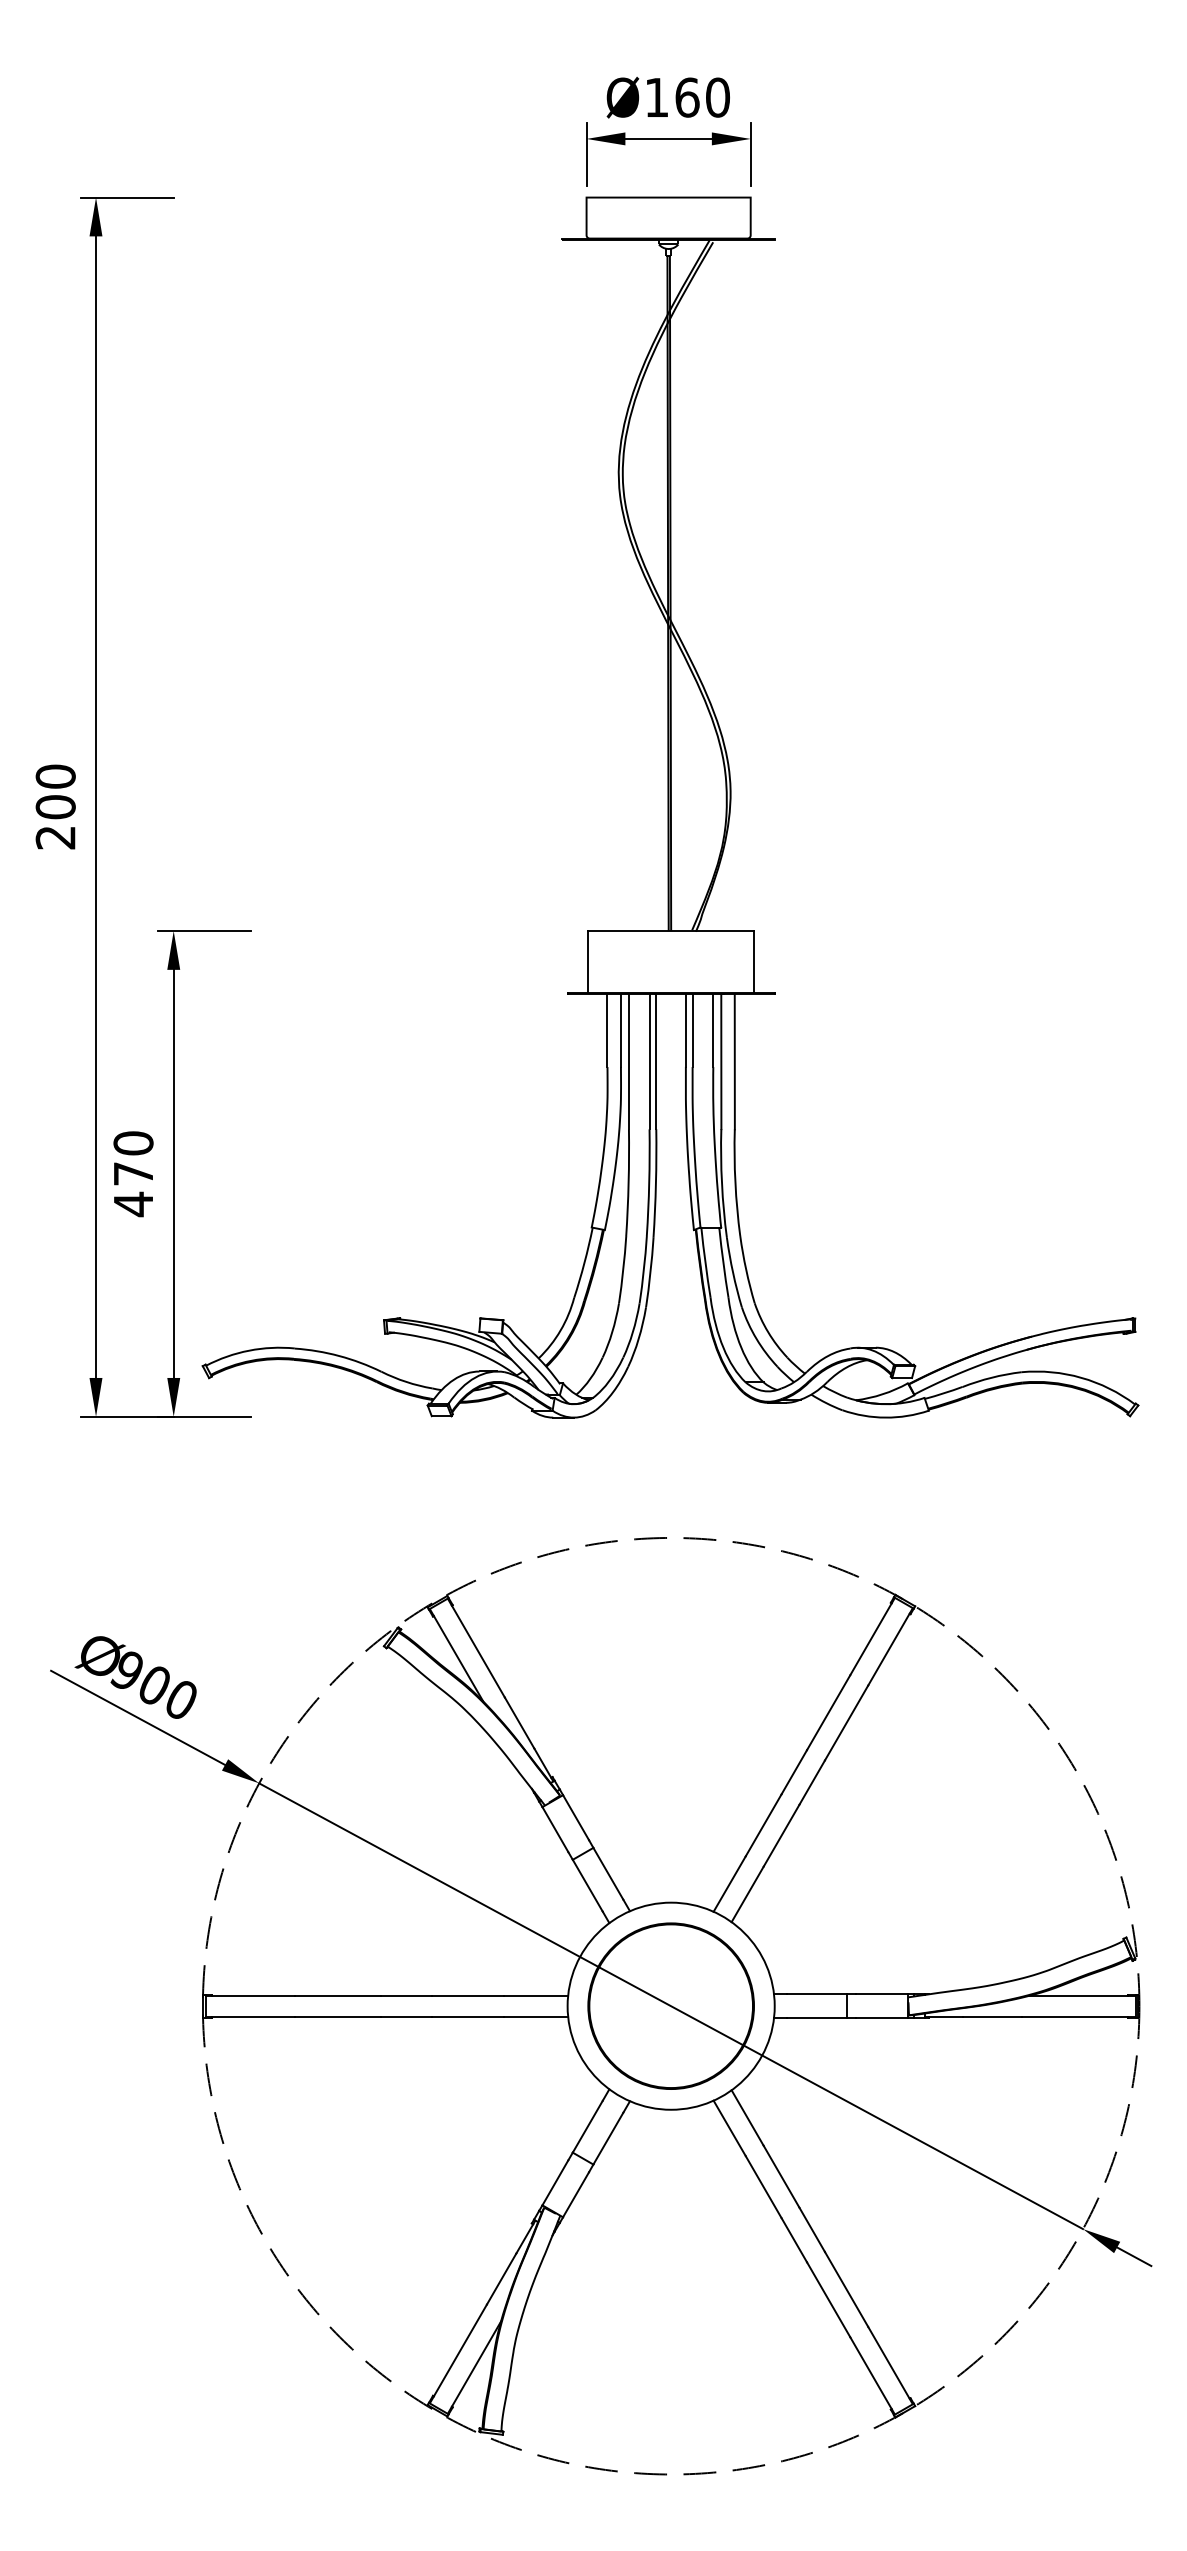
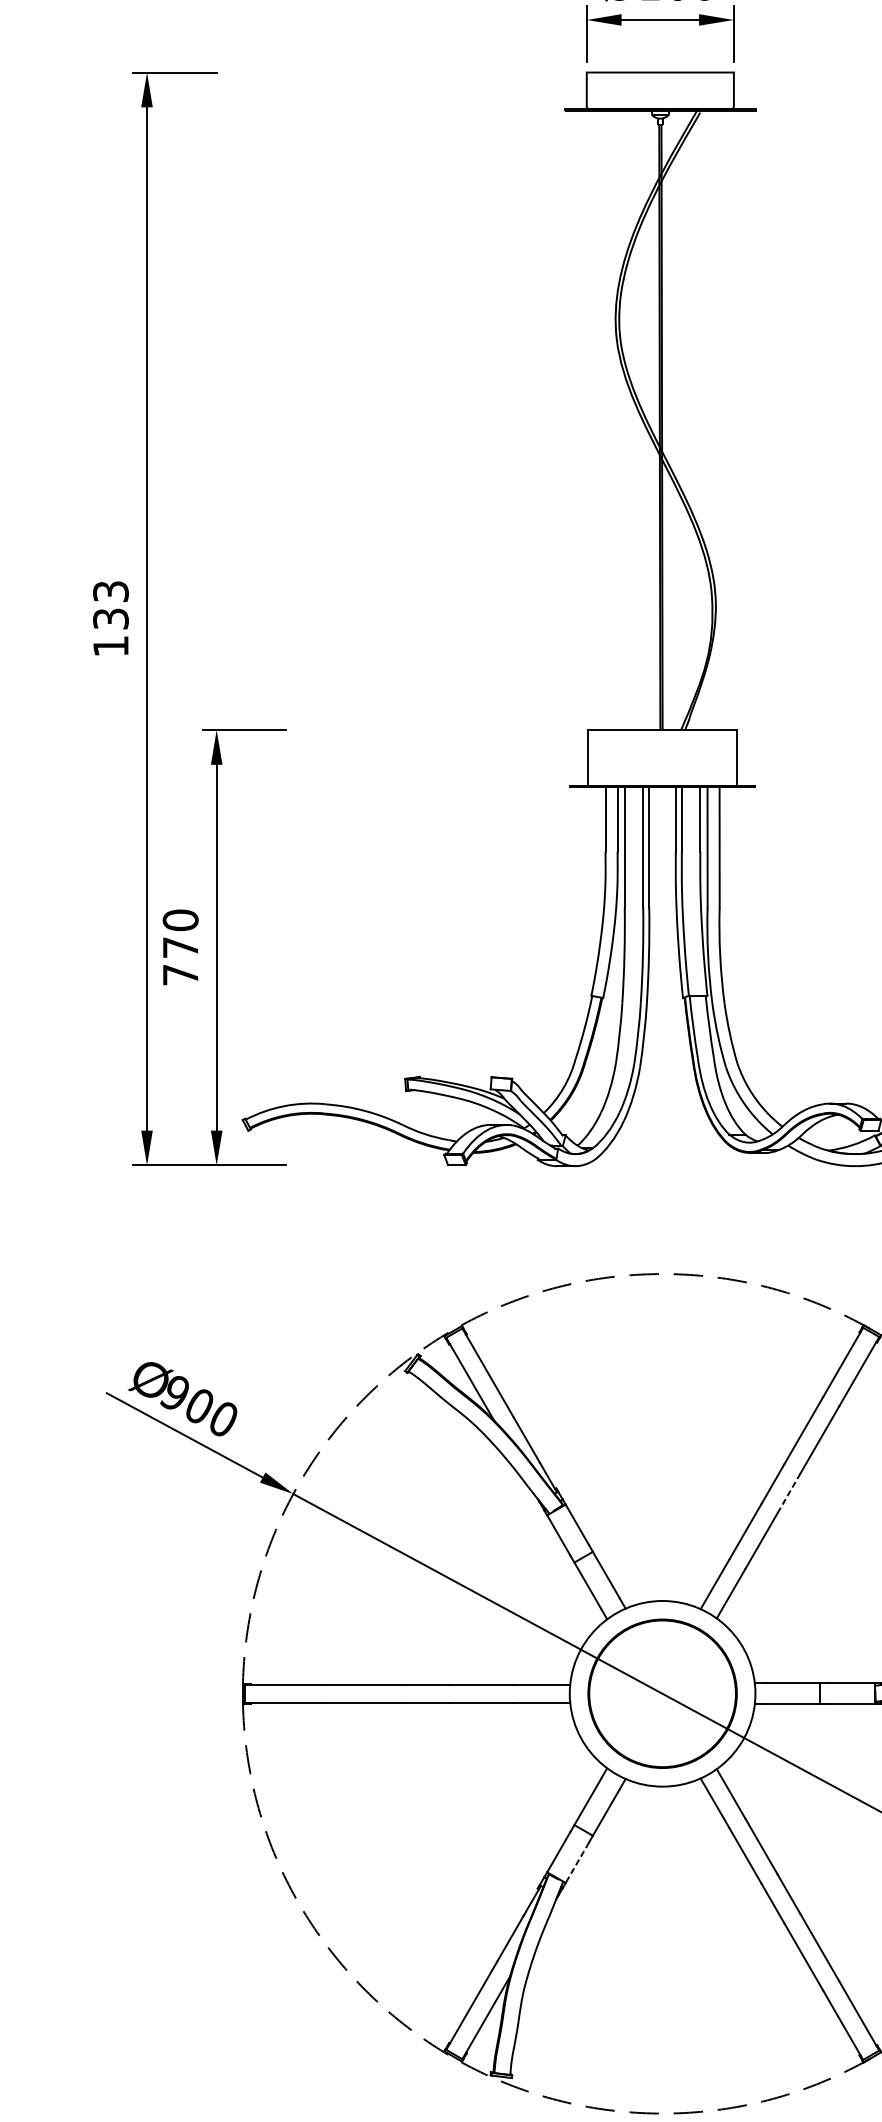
text: (55, 806) -> (110, 618), 200 -> 133
text: (133, 1204) -> (180, 975), 470 -> 770
line: (812, 1782) -> (789, 1493), solid -> dashed
line: (575, 2195) -> (576, 1863), solid -> dashed

